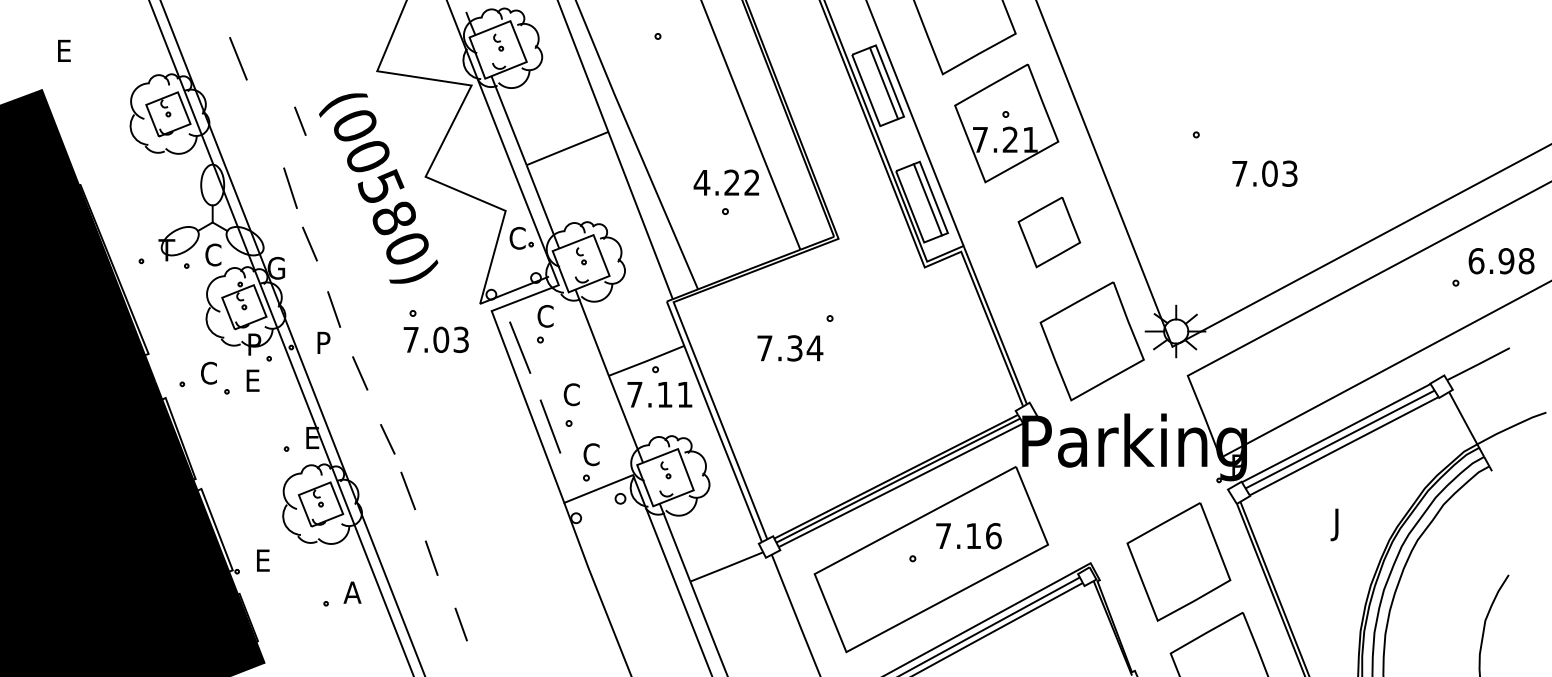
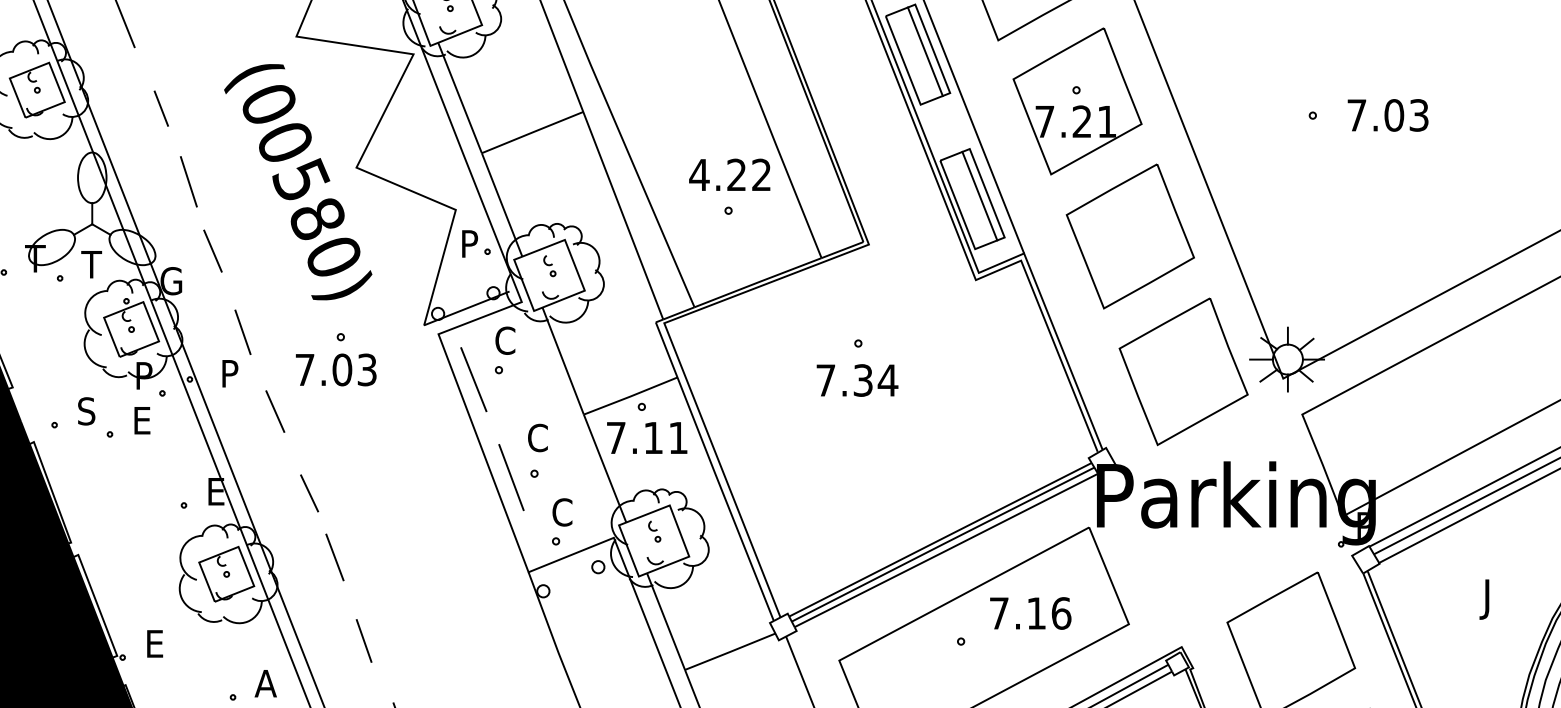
line: (300, 120) -> (161, 107), moved
text: (1264, 173) -> (1387, 115), moved
part: (1049, 232) -> (1130, 236), size x1.67
text: (517, 237) -> (470, 242), C -> P
text: (212, 254) -> (92, 264), C -> T
text: (435, 339) -> (335, 369), moved
text: (790, 348) -> (857, 380), moved
text: (208, 372) -> (87, 410), C -> S

